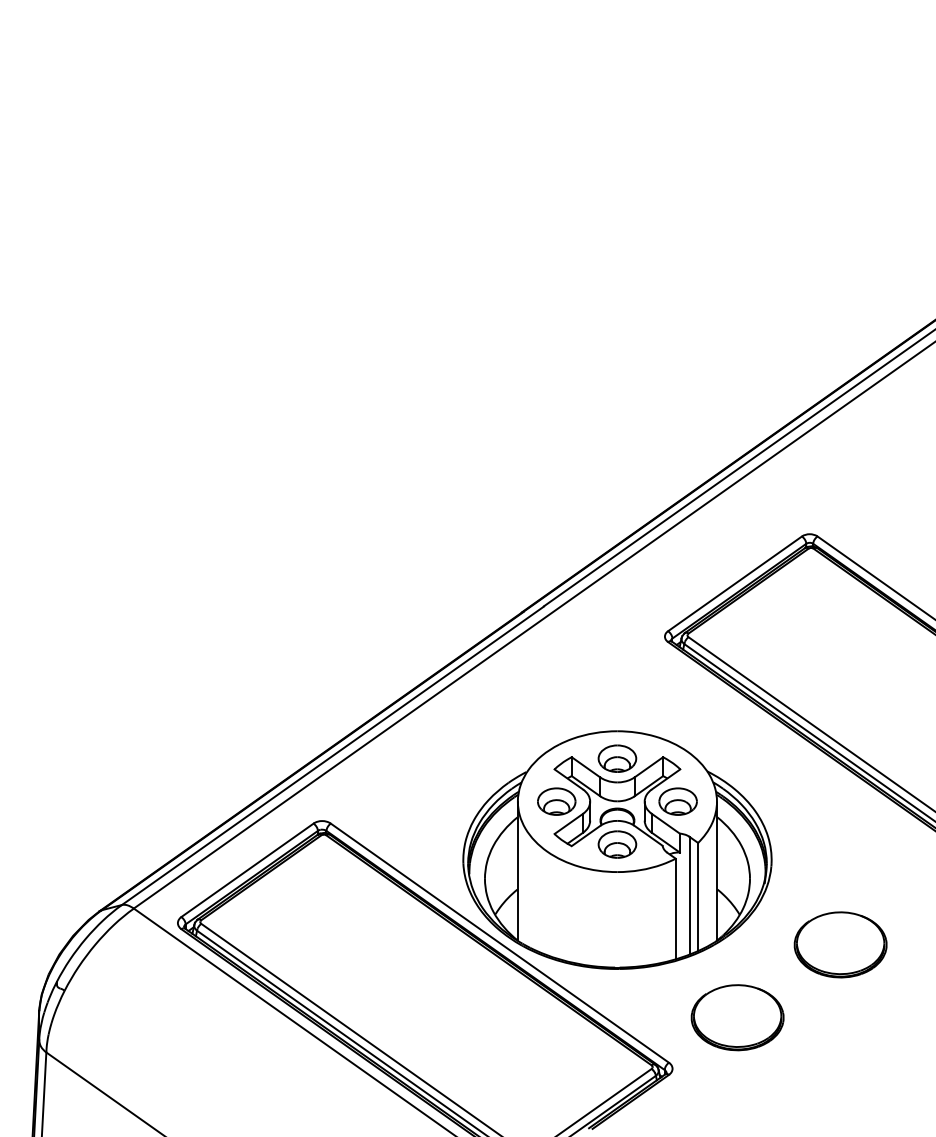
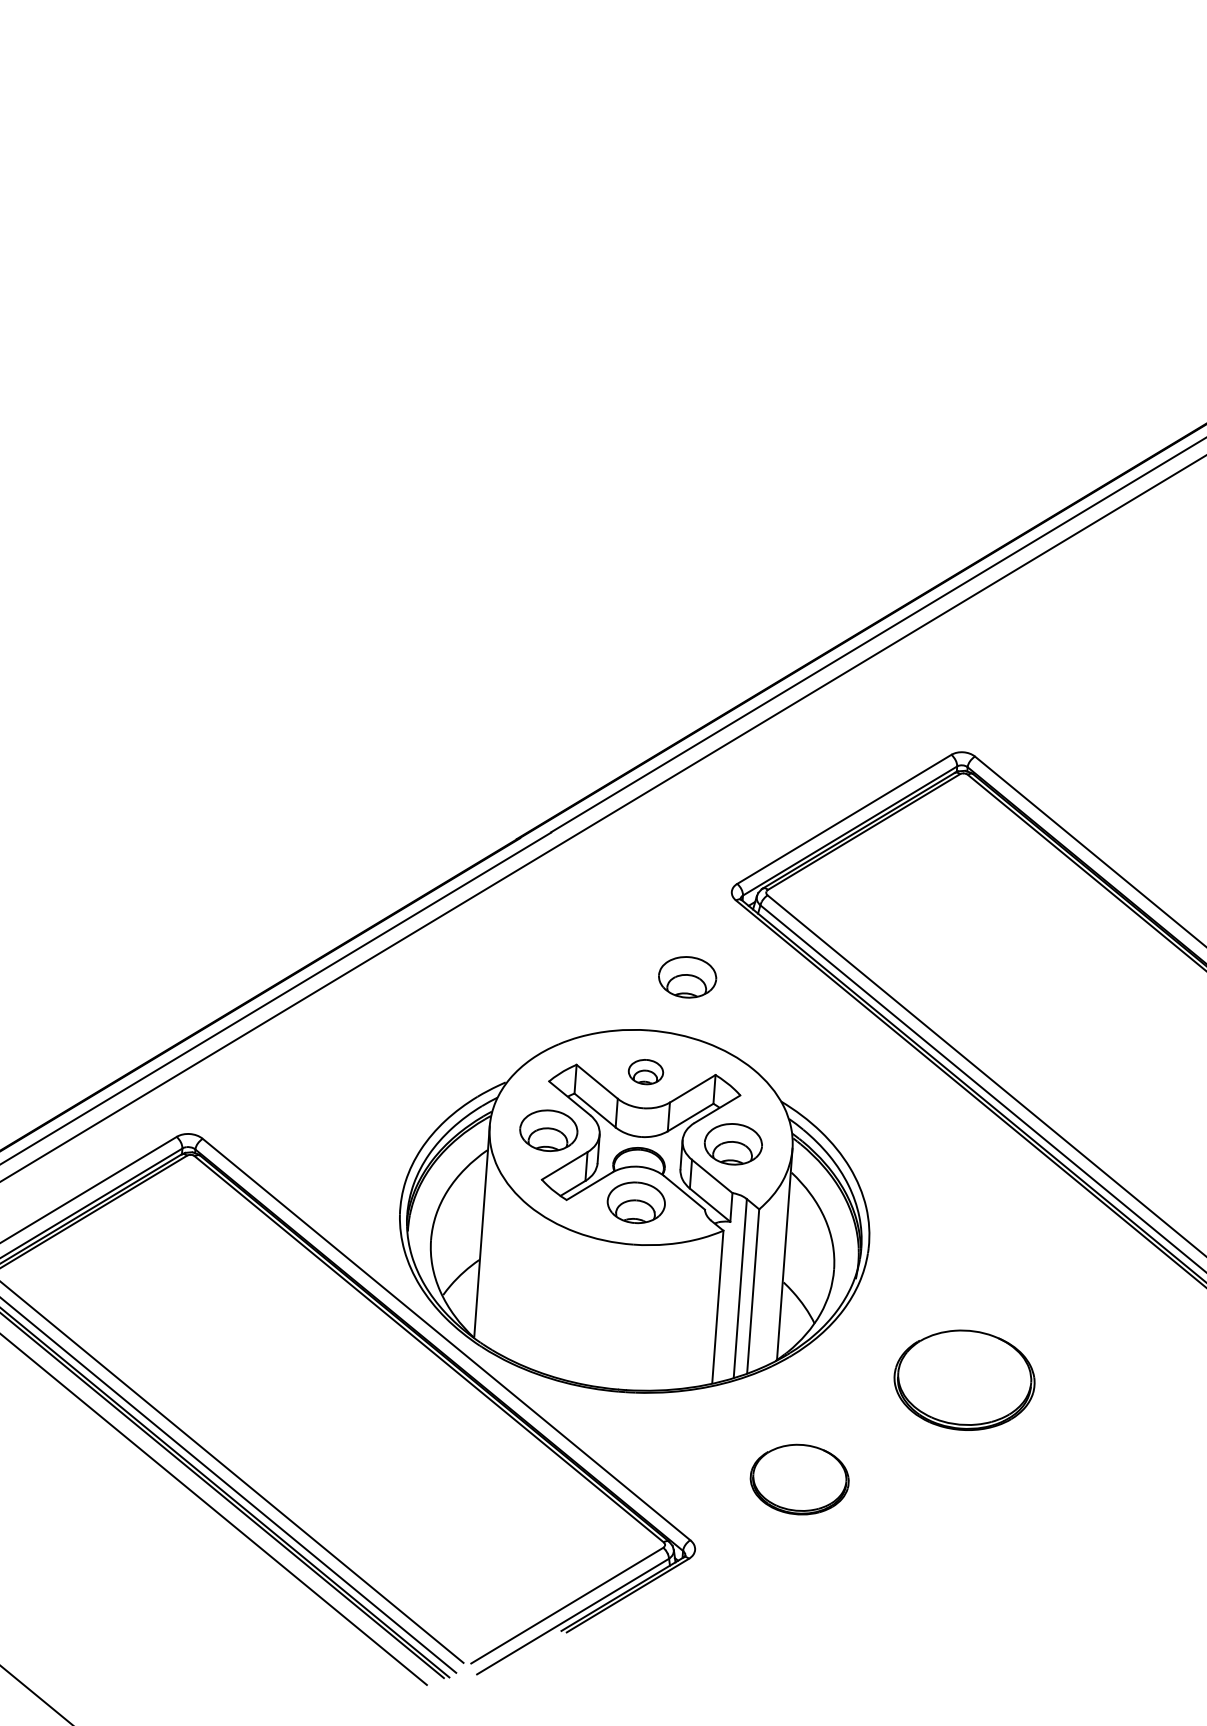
part: (639, 694) -> (686, 977), added
part: (617, 758) -> (646, 1071), size x0.6
part: (737, 1017) -> (799, 1479), size x0.7

